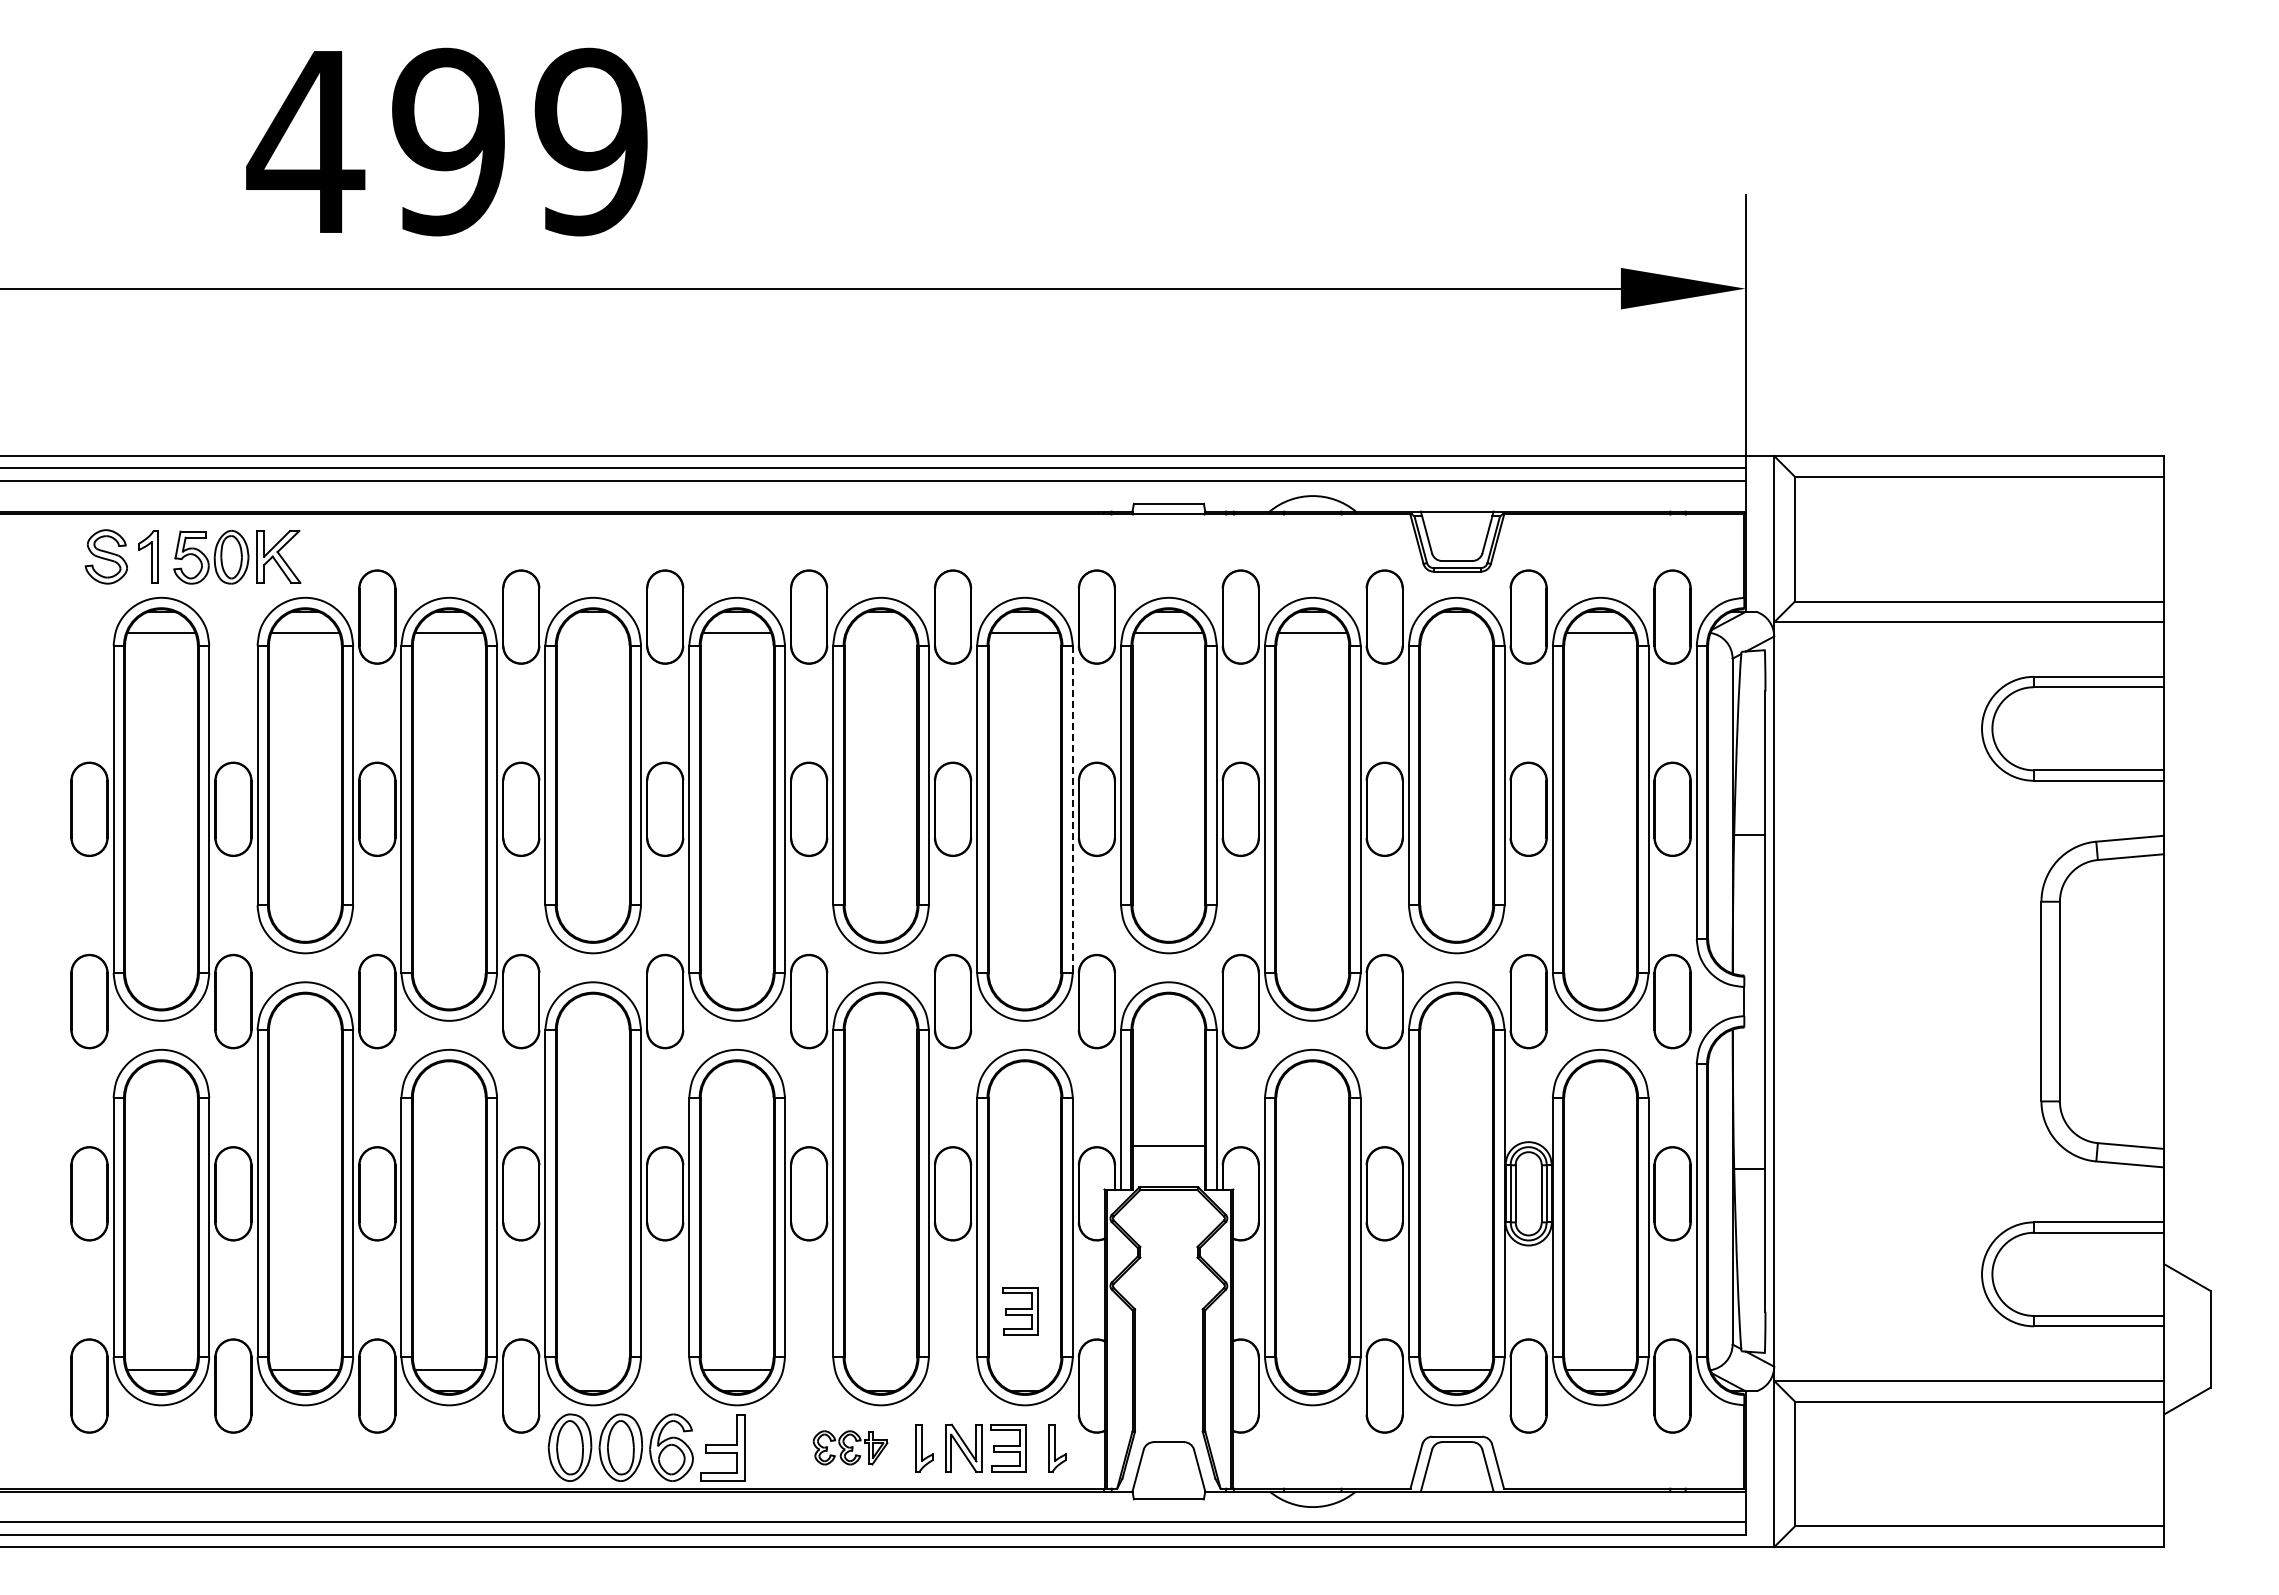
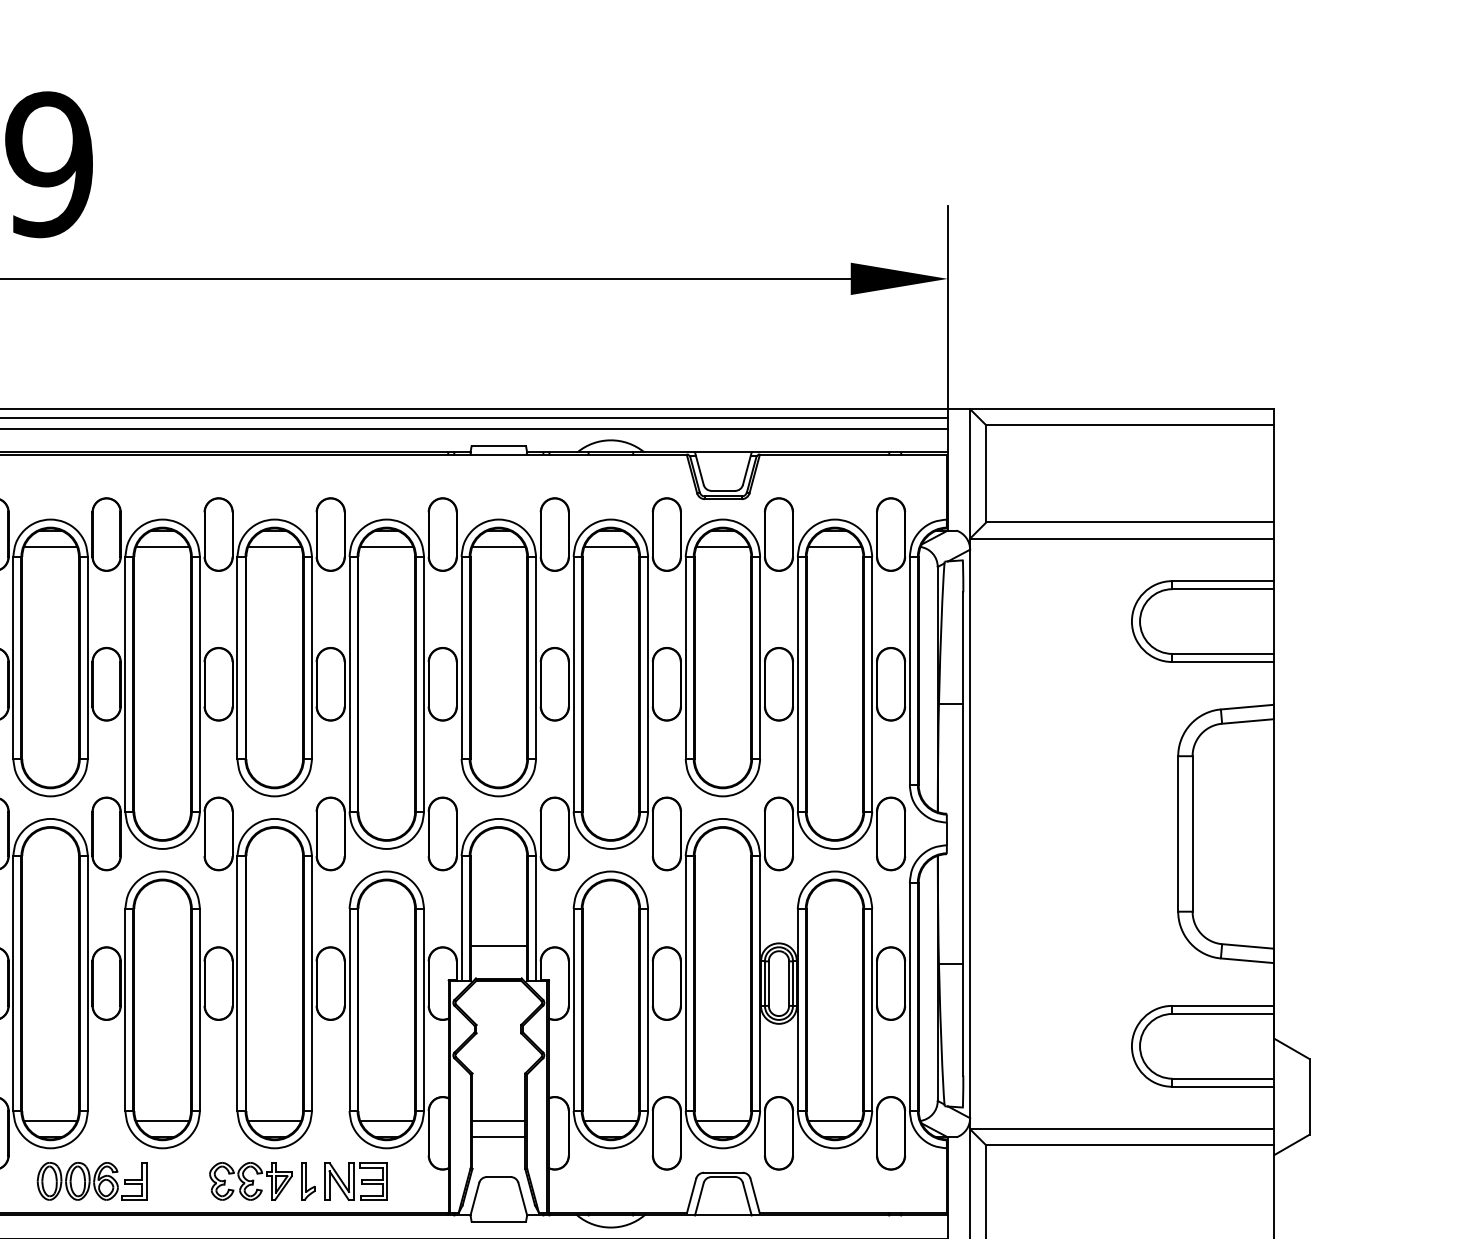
line: (593, 632) -> (50, 546), added
line: (881, 632) -> (275, 546), added
line: (1456, 632) -> (722, 546), added
line: (1072, 809) -> (423, 684), dashed -> solid
part: (1020, 1311) -> (383, 1075), removed
line: (593, 1370) -> (50, 1121), added
line: (881, 1370) -> (275, 1121), added
line: (1024, 1370) -> (386, 1121), added
line: (1168, 1370) -> (498, 1121), added
line: (1312, 1370) -> (610, 1121), added
line: (1168, 1391) -> (498, 1137), added
part: (646, 1447) -> (92, 1181), size x0.71
part: (850, 1447) -> (250, 1181), size x1.43
part: (1057, 1448) -> (412, 1181), removed

